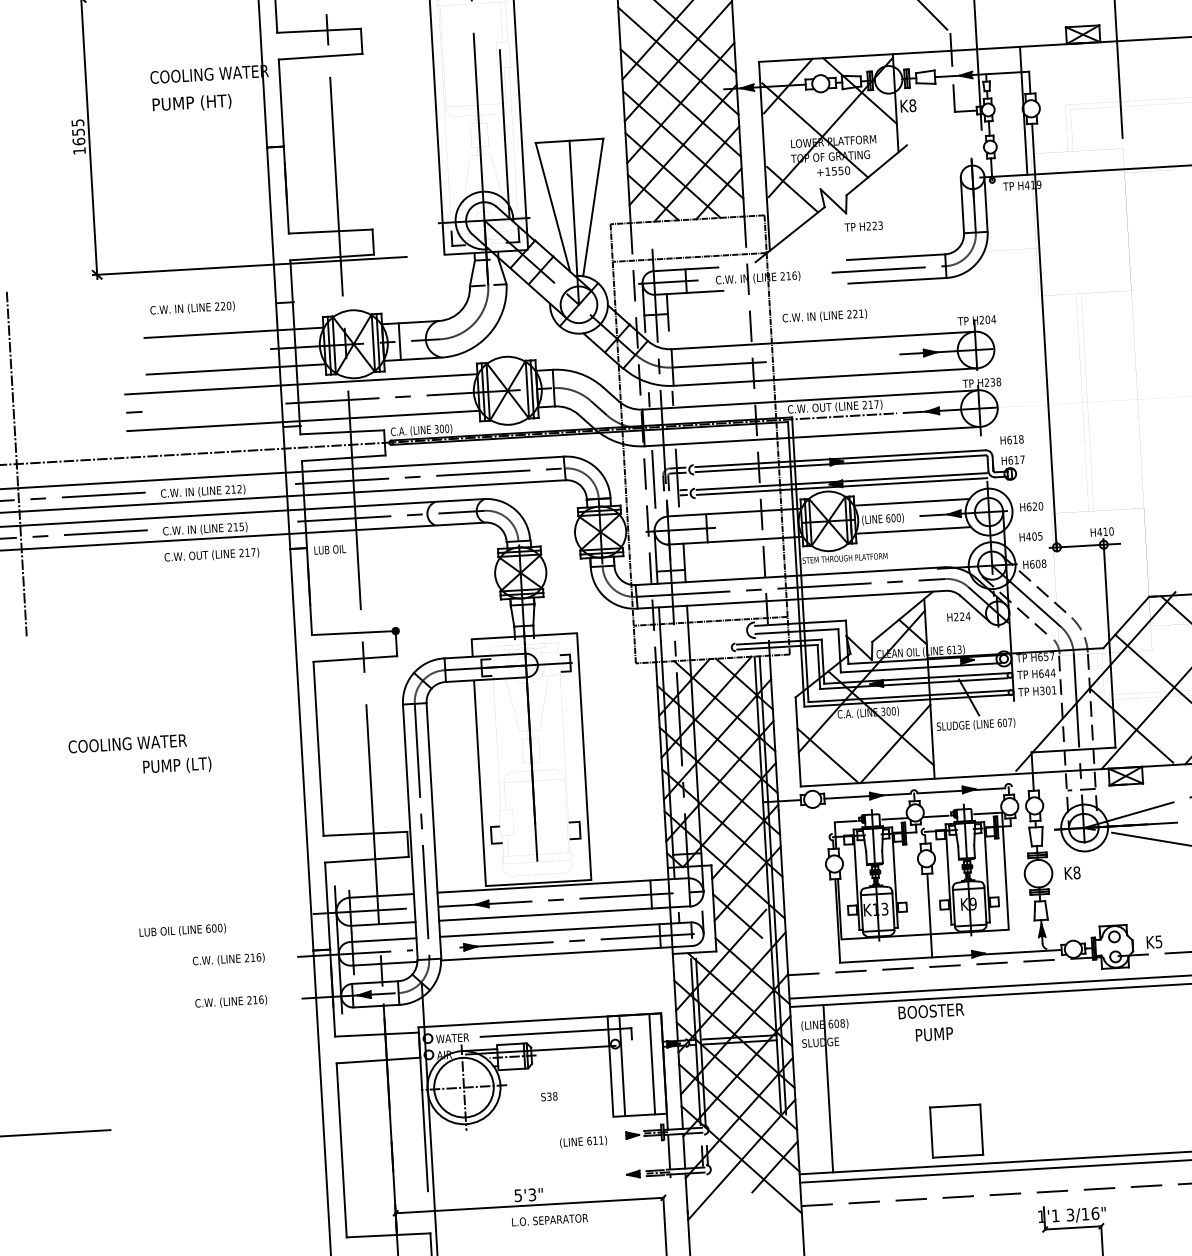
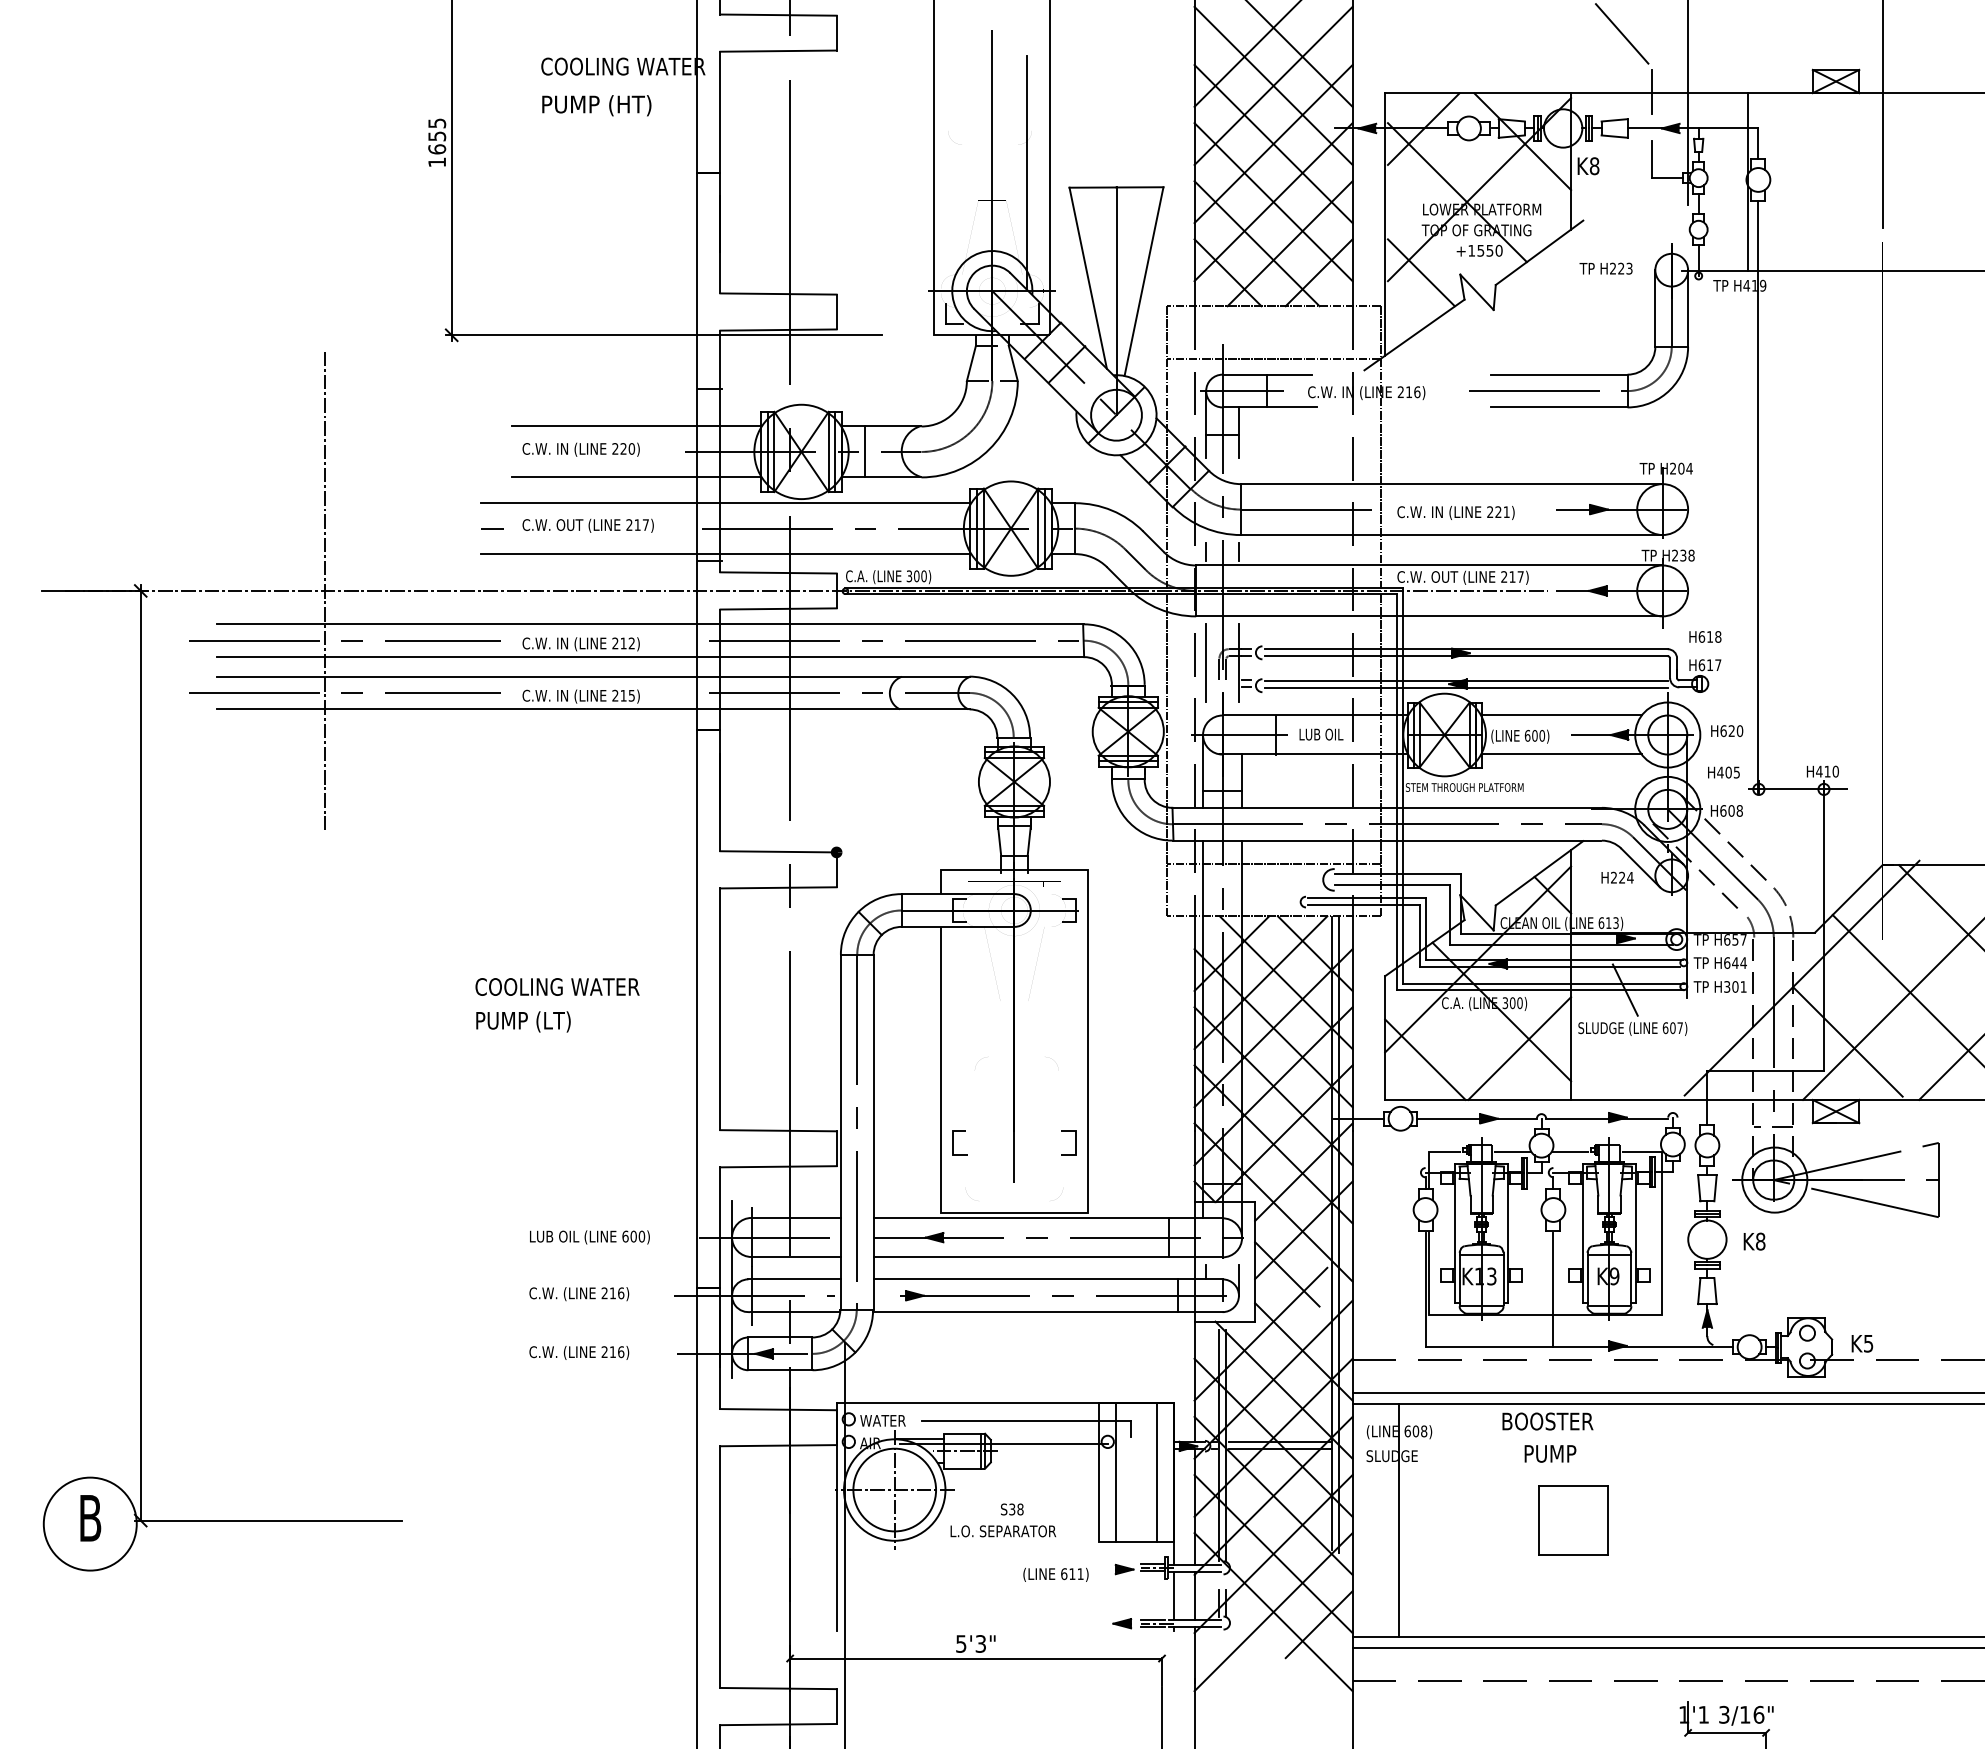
text: (863, 226) -> (1605, 268), moved
text: (192, 308) -> (580, 449), moved
text: (824, 316) -> (1455, 512), moved
text: (330, 549) -> (1321, 734), moved
text: (211, 555) -> (587, 525), moved
text: (127, 743) -> (557, 986), moved
text: (182, 930) -> (589, 1237), moved
part: (956, 1131) -> (1573, 1520), moved
text: (550, 1220) -> (1003, 1531), moved

